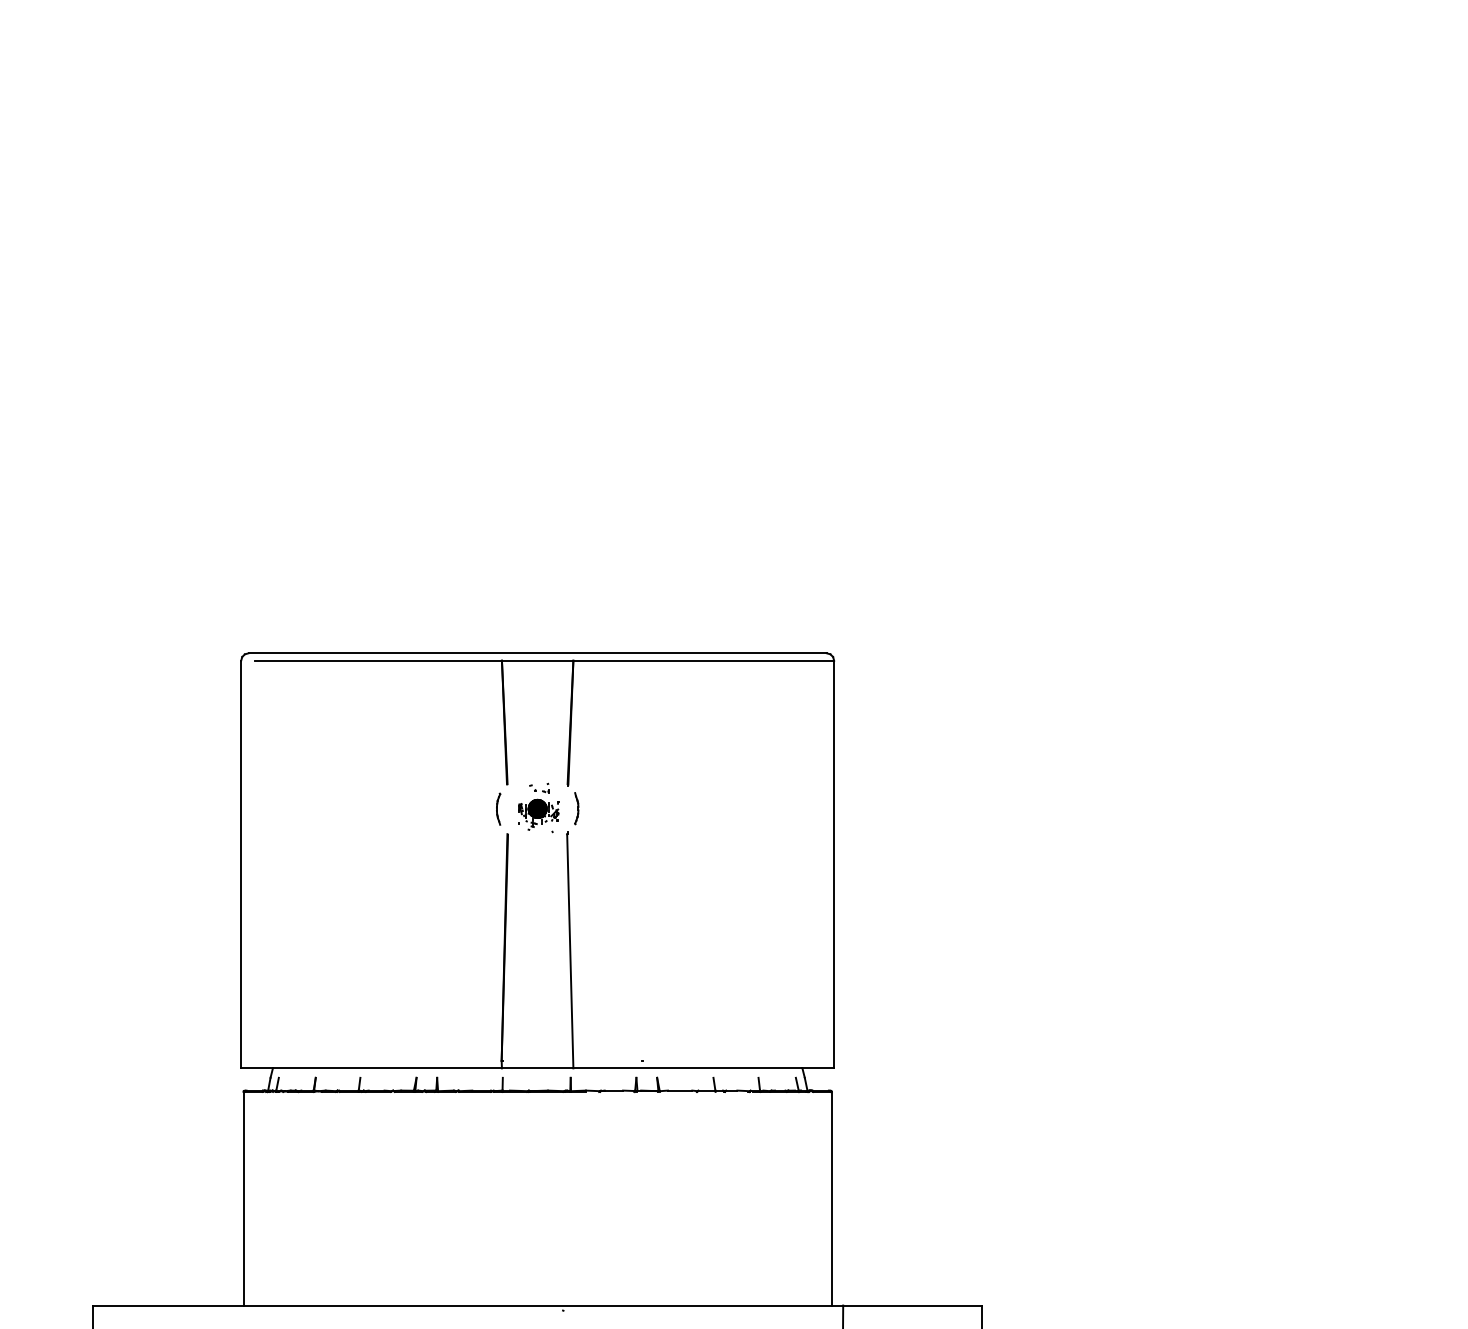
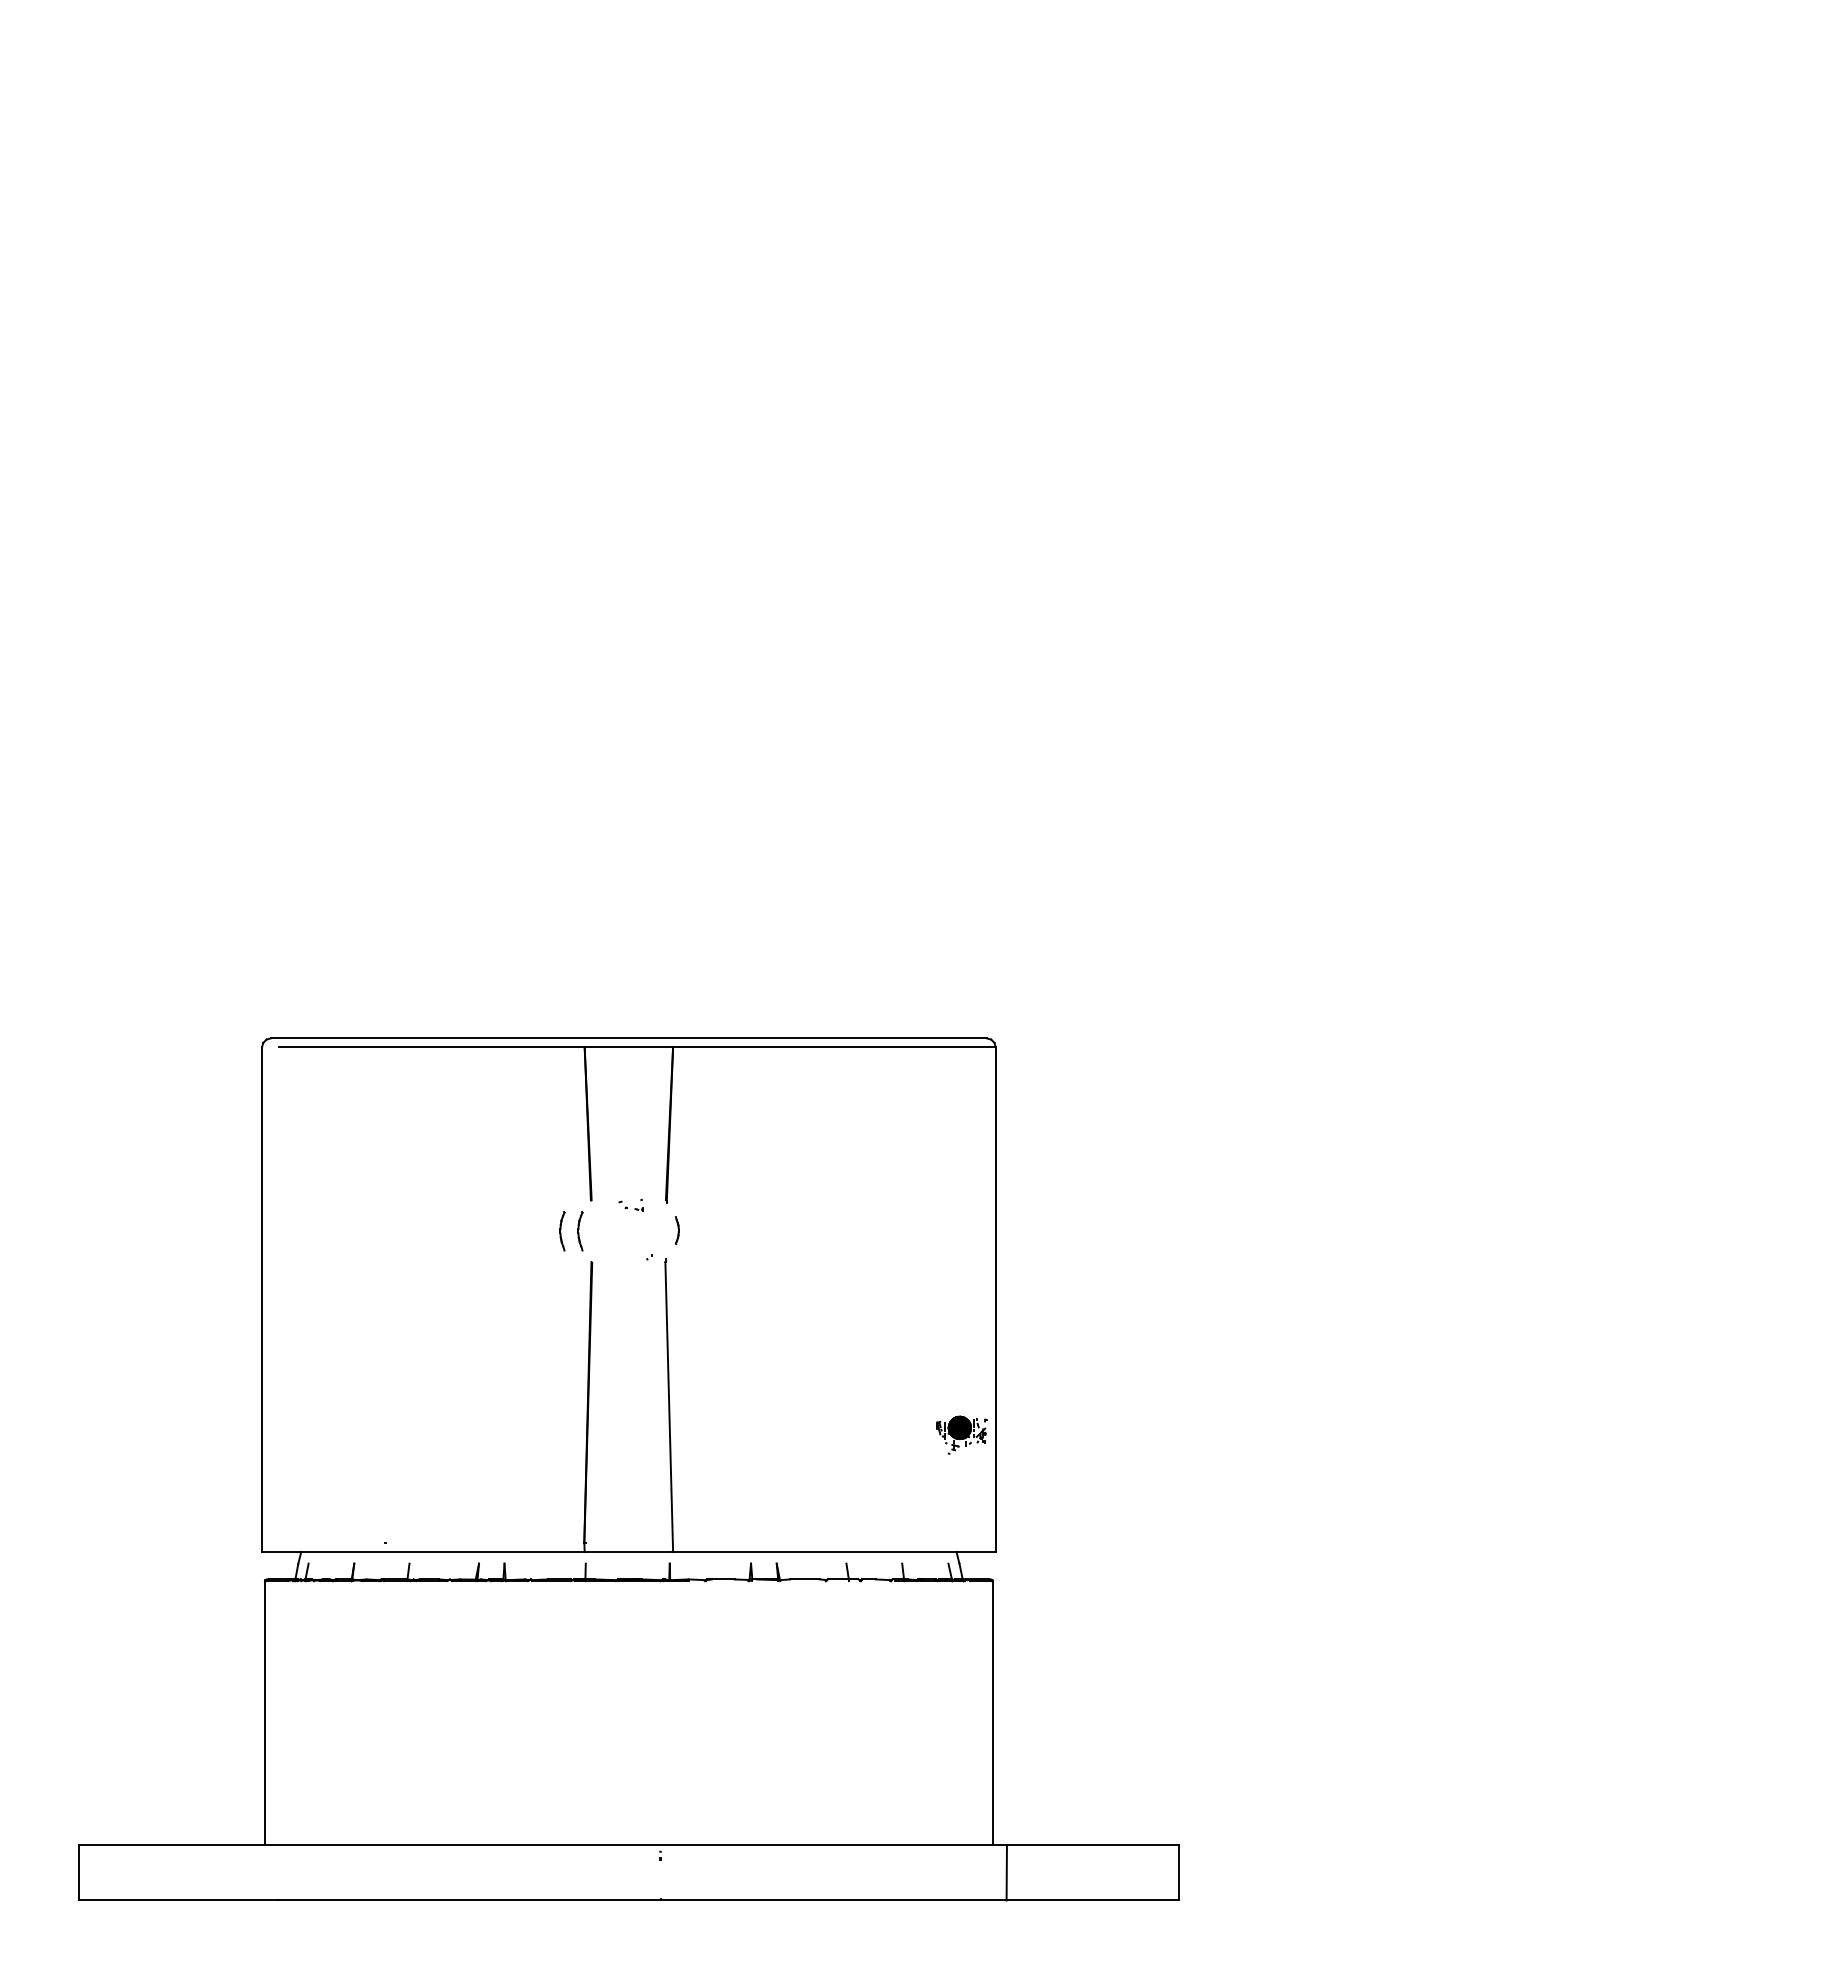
part: (576, 808) -> (677, 1230), size x0.7
part: (484, 809) -> (562, 1231), added
part: (538, 814) -> (961, 1434), moved

